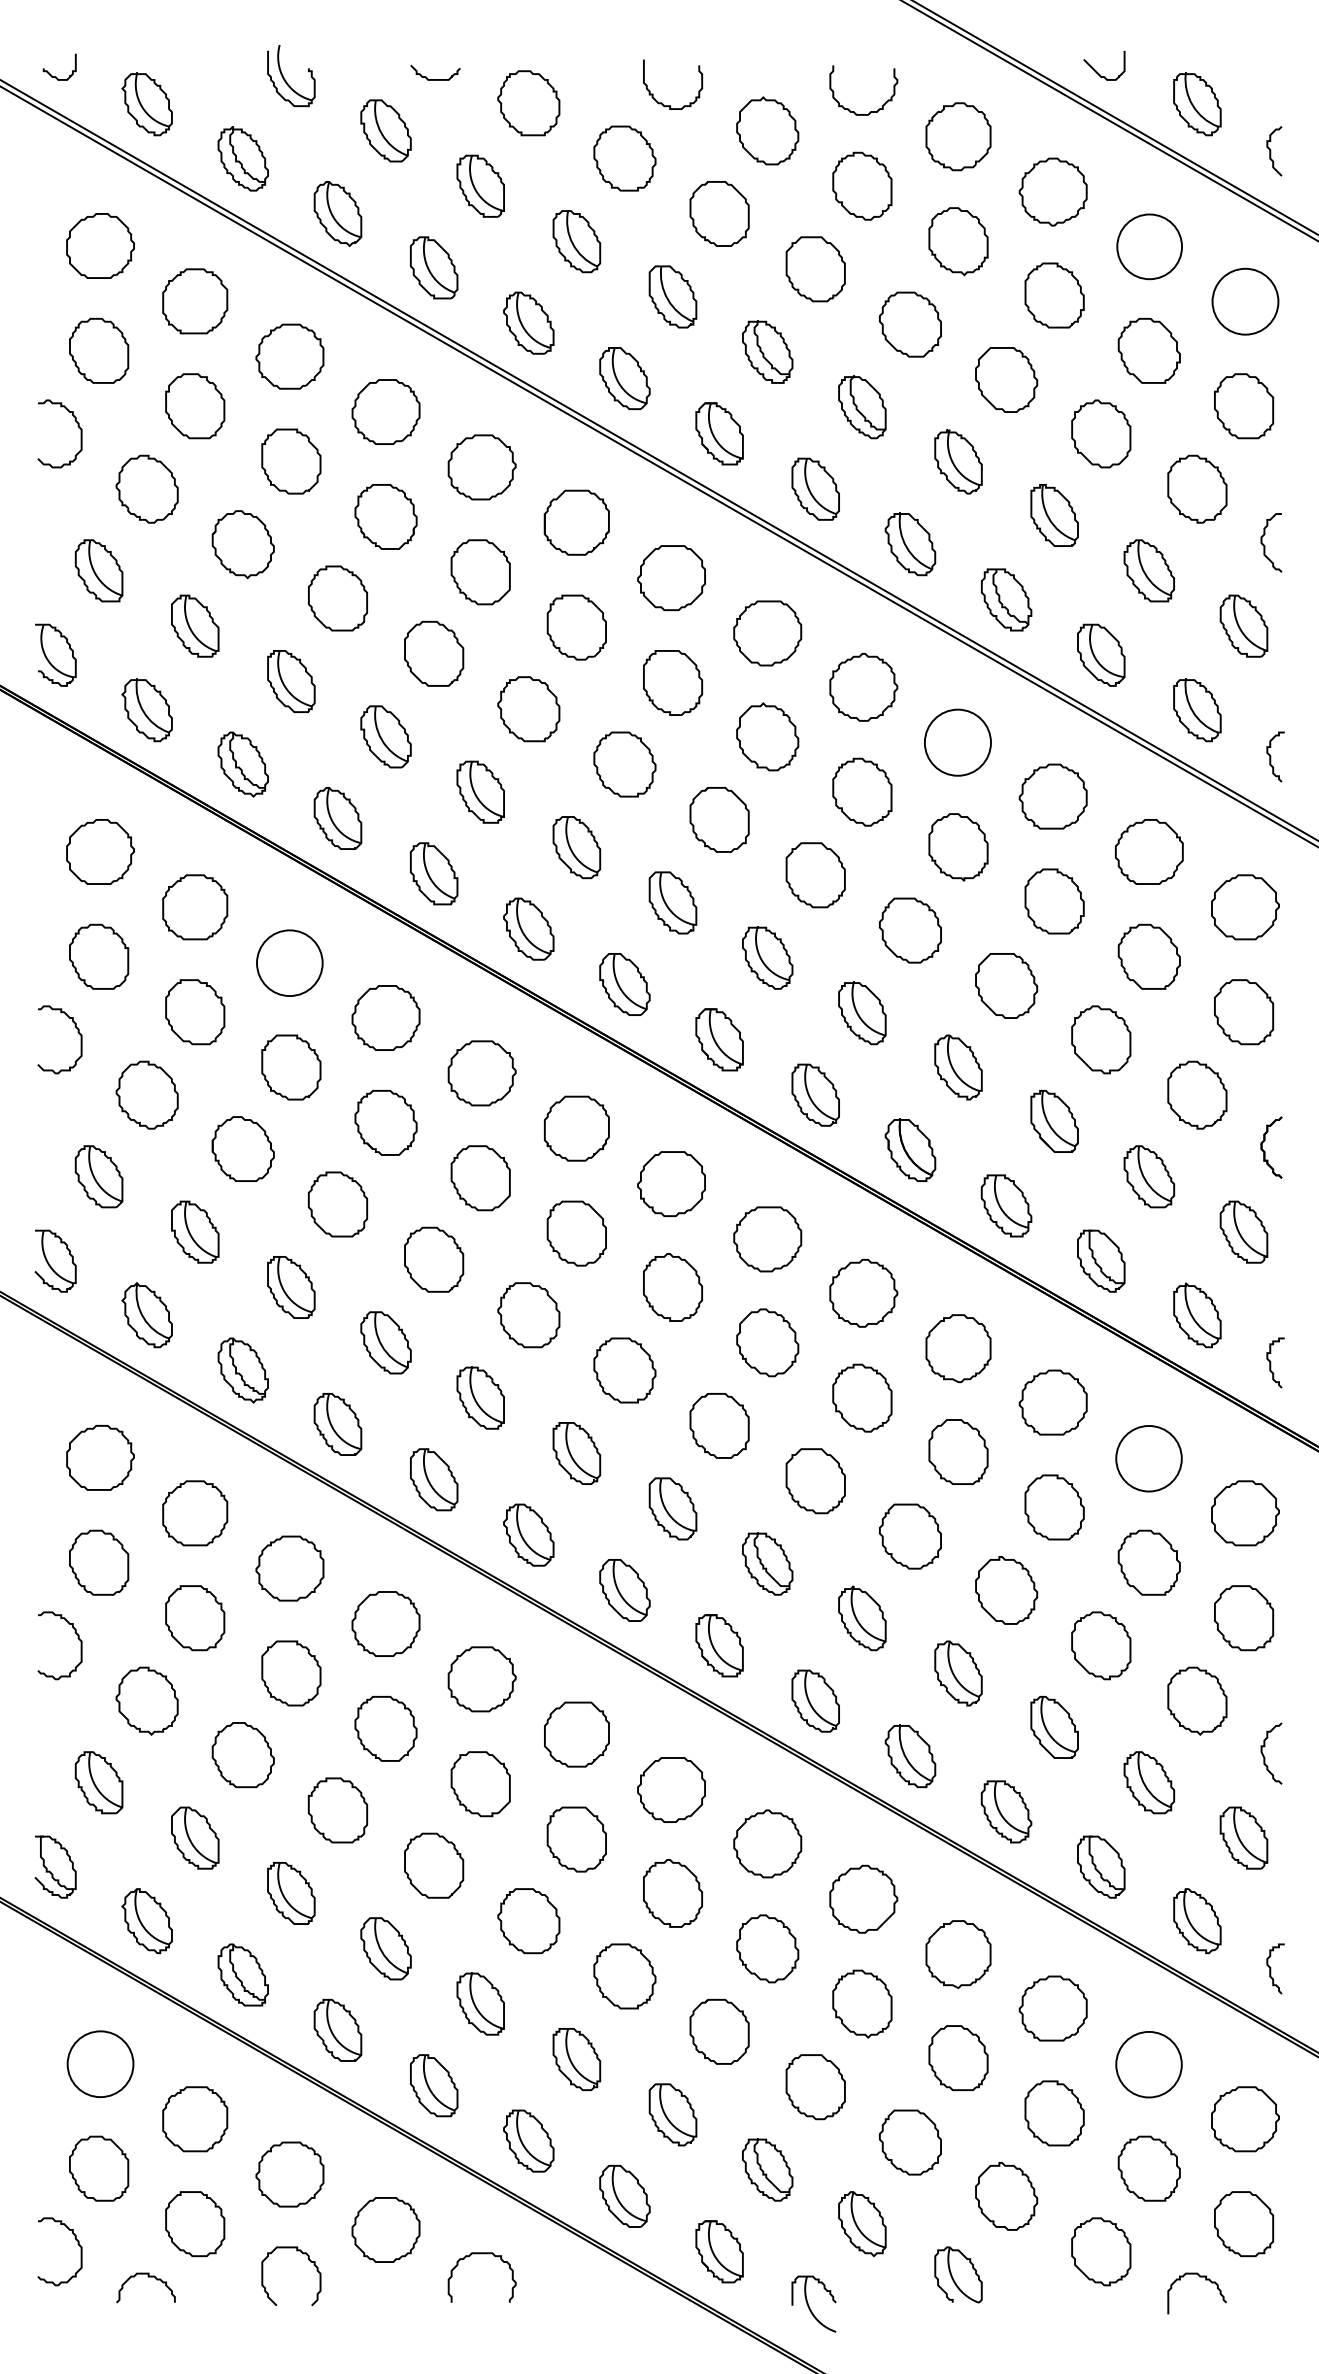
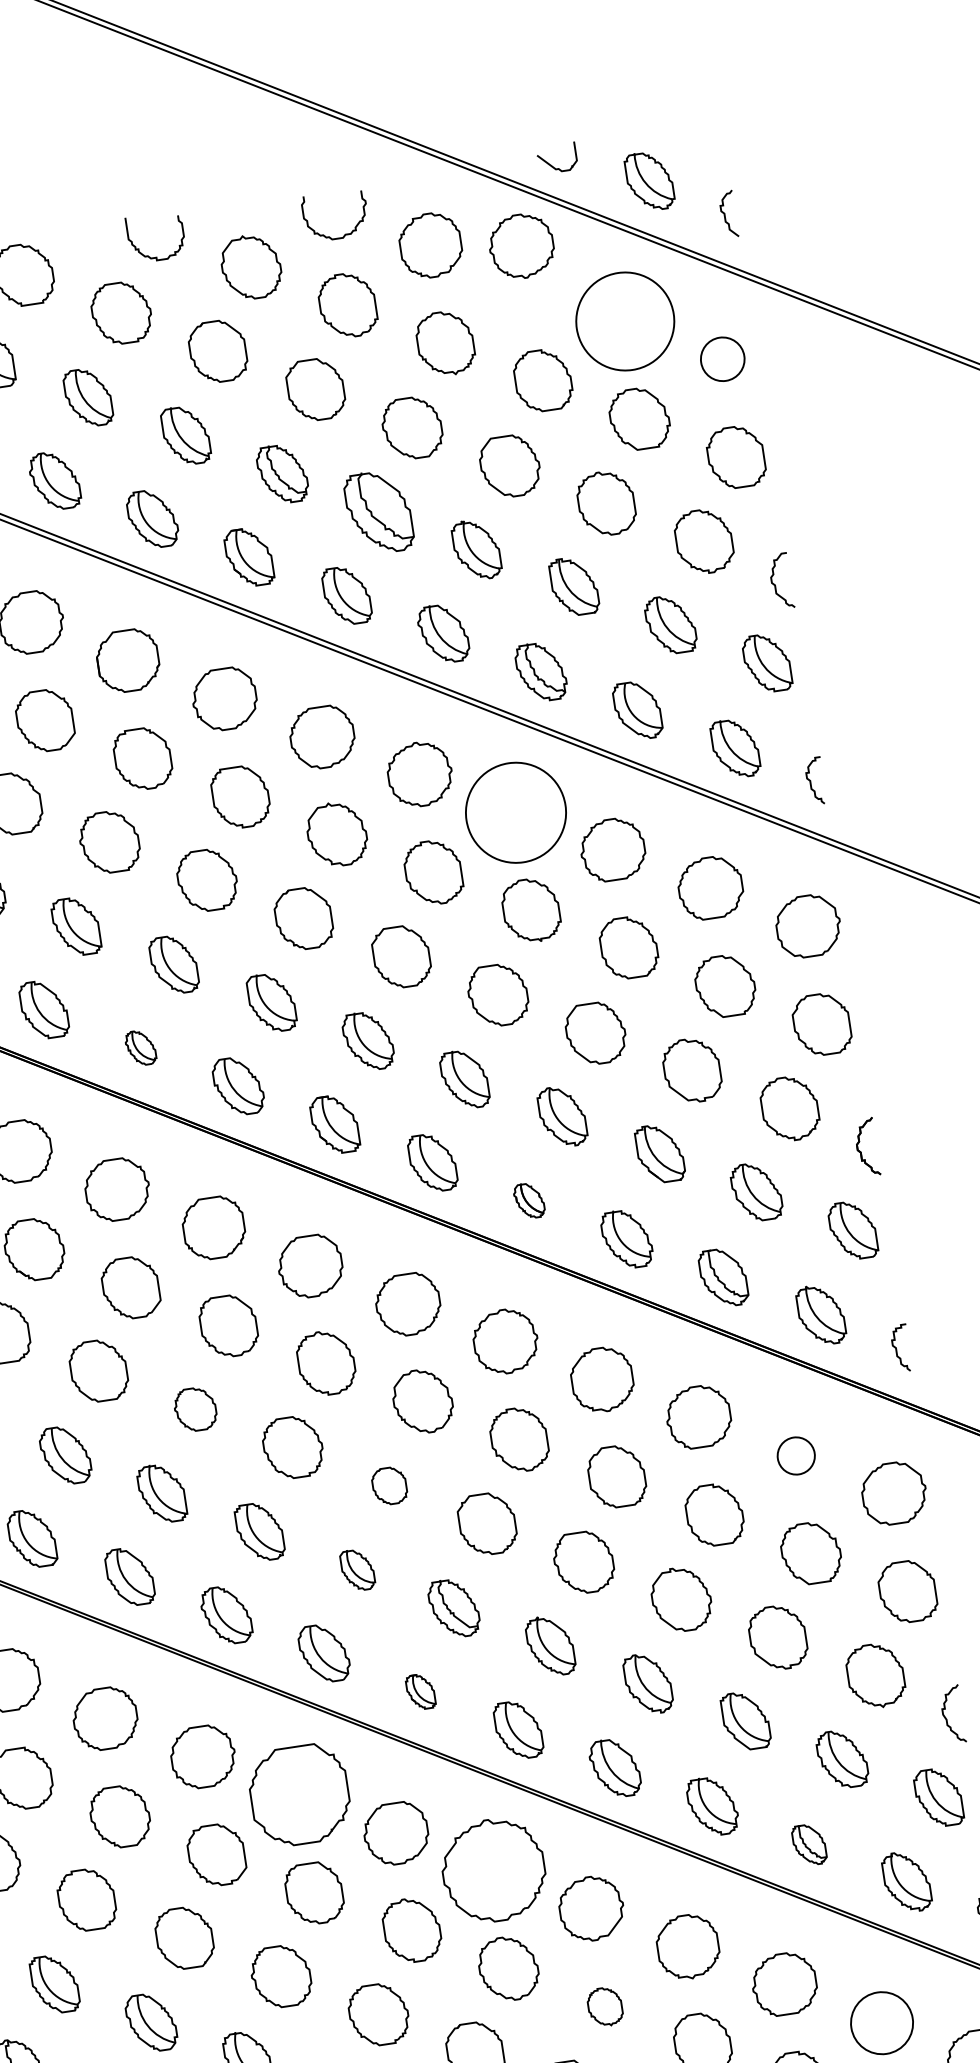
part: (1052, 191) -> (520, 246), moved
circle: (1149, 246) -> (625, 321), size x1.6
circle: (1245, 301) -> (722, 359), size x0.7
part: (862, 407) -> (379, 512), size x1.4
circle: (957, 742) -> (515, 812), size x1.6
part: (528, 928) -> (140, 1047), size x0.6
part: (910, 1149) -> (529, 1200), size x0.6
part: (528, 1315) -> (195, 1409), size x0.7
part: (719, 1425) -> (389, 1485), size x0.6
circle: (1148, 1458) -> (795, 1455), size x0.6
part: (672, 1508) -> (357, 1570), size x0.7
part: (719, 1645) -> (420, 1691), size x0.6
part: (576, 1734) -> (299, 1795), size x1.6
part: (767, 1843) -> (493, 1870), size x1.6
part: (1101, 1866) -> (809, 1844), size x0.7
part: (862, 2003) -> (605, 2006), size x0.6

